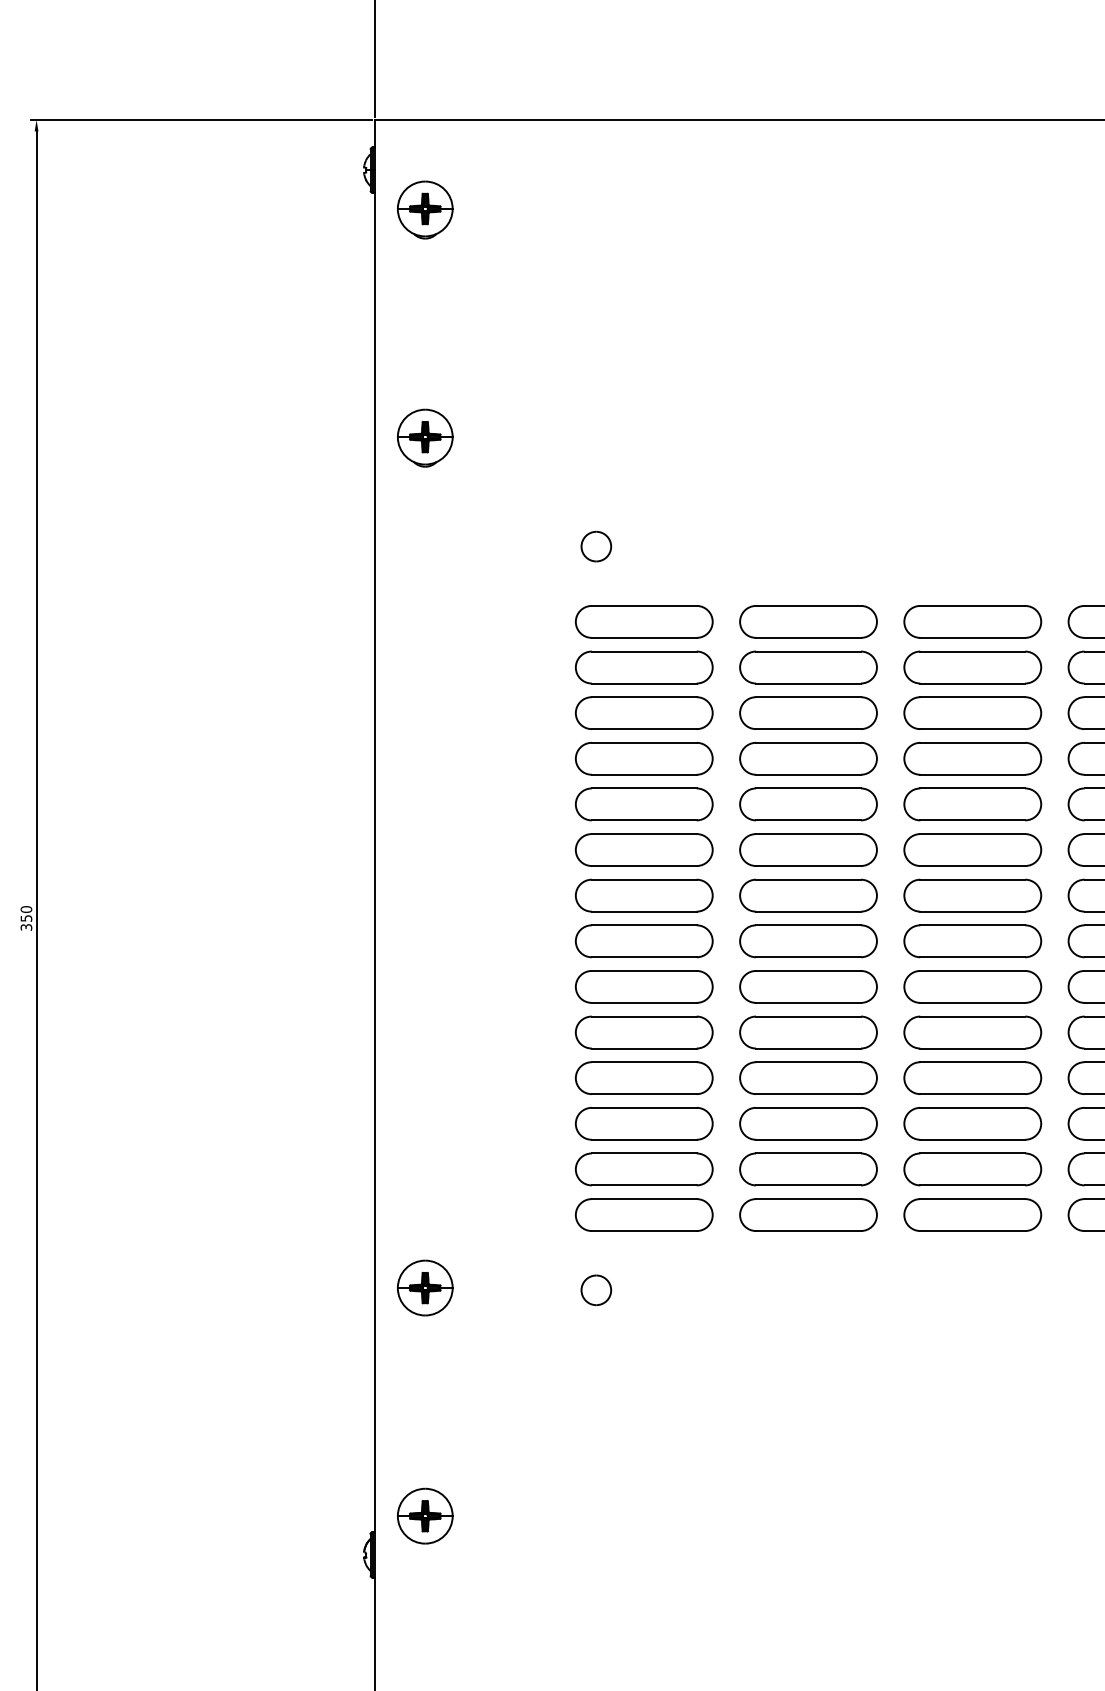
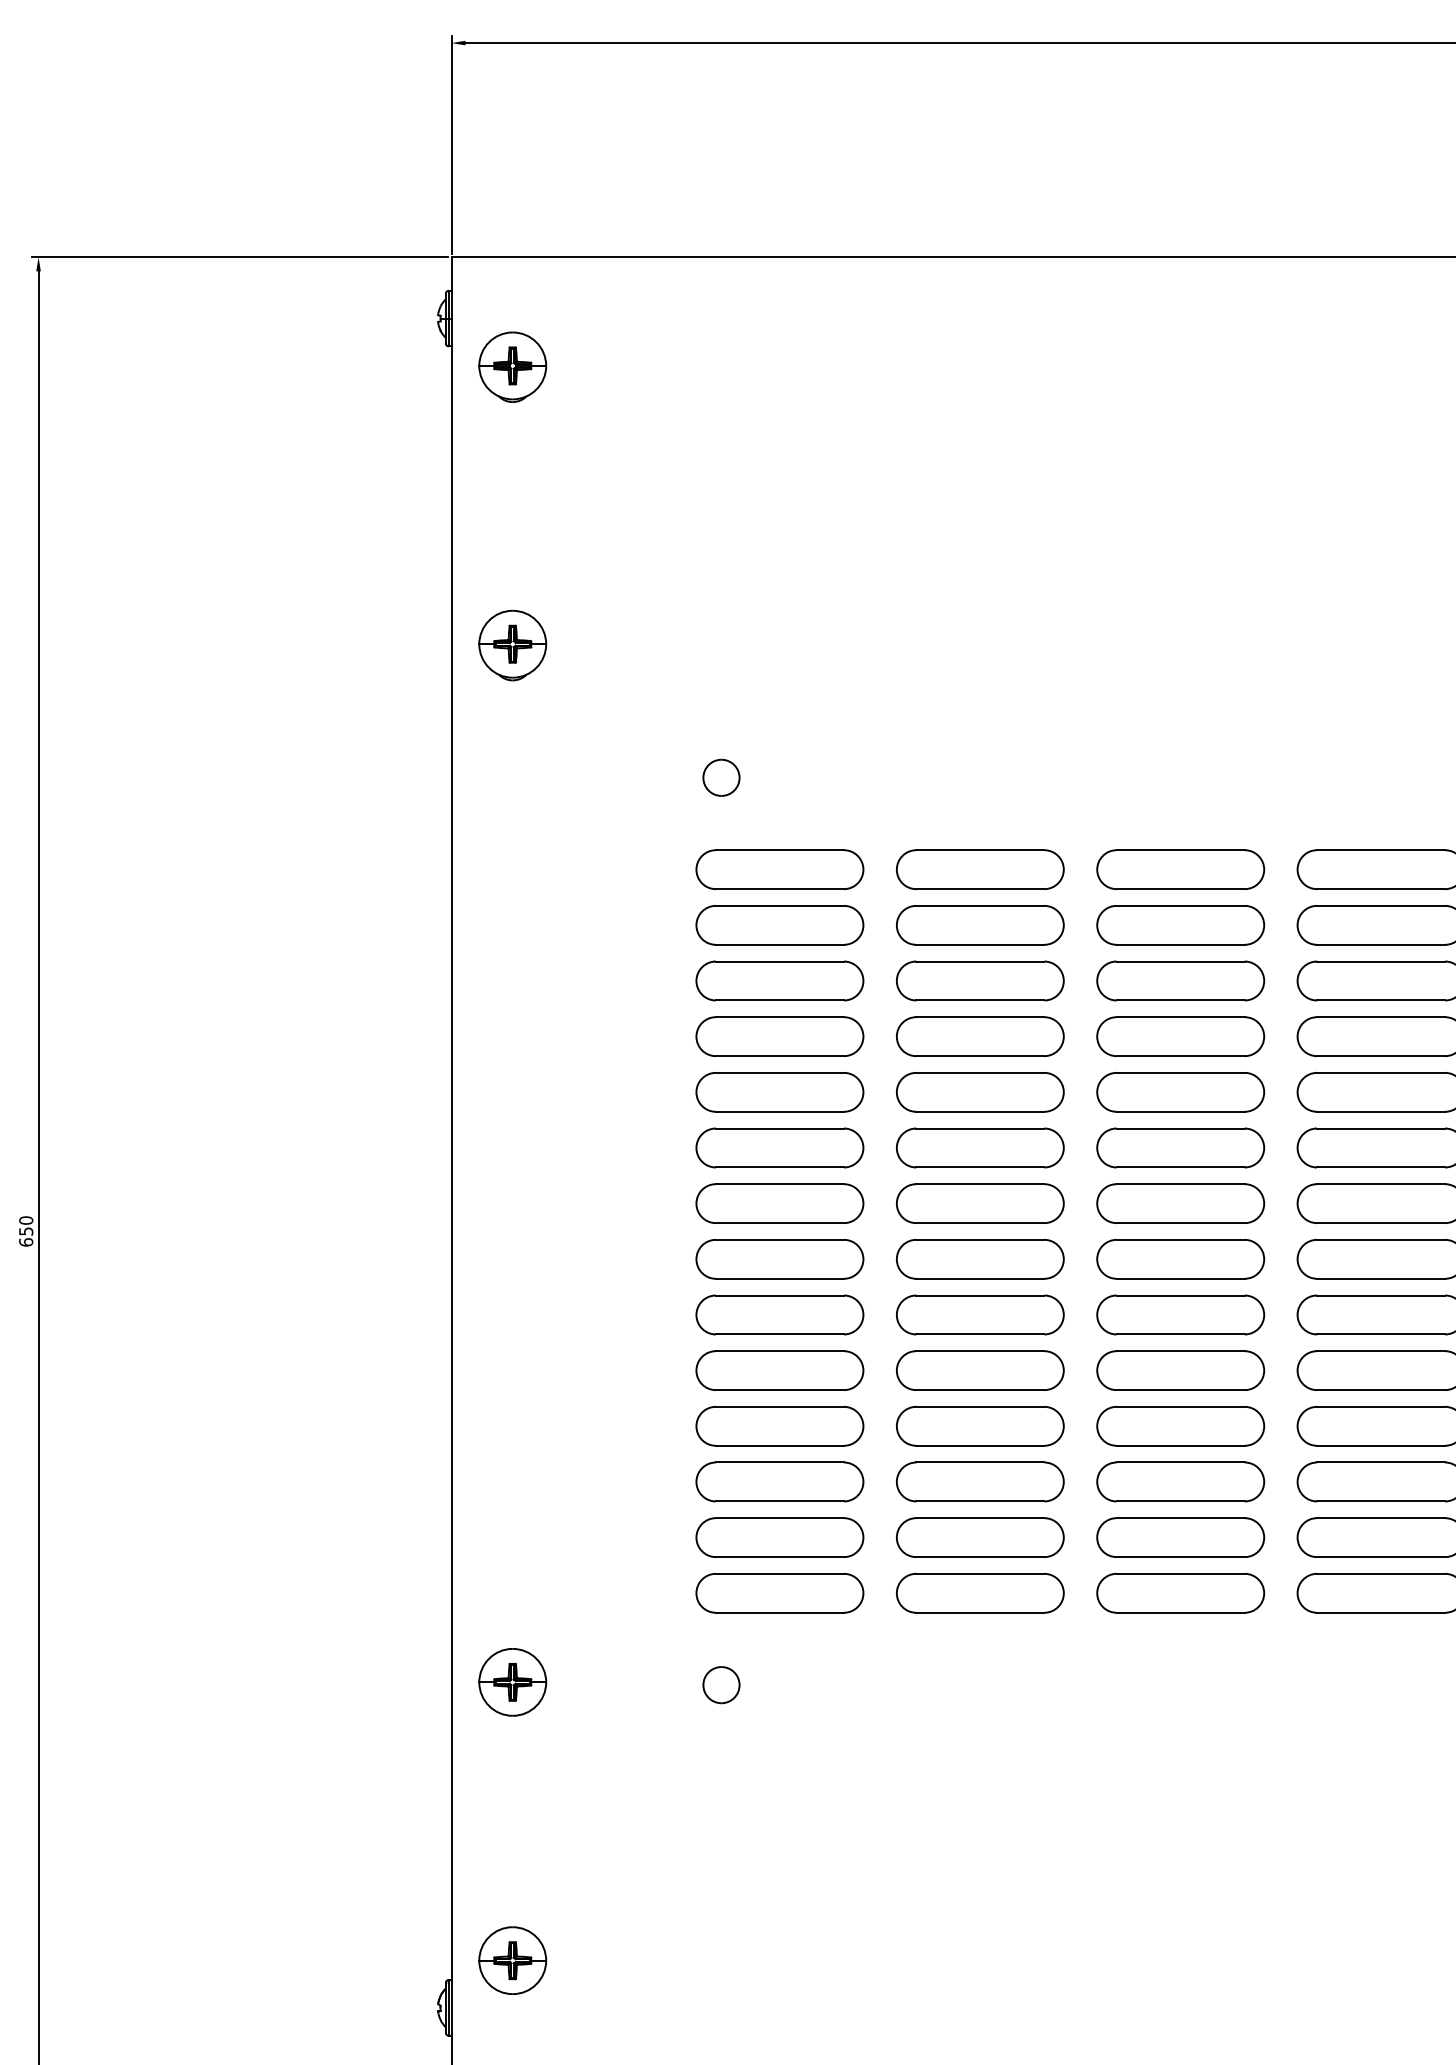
text: (26, 927) -> (26, 1242), 350 -> 650

